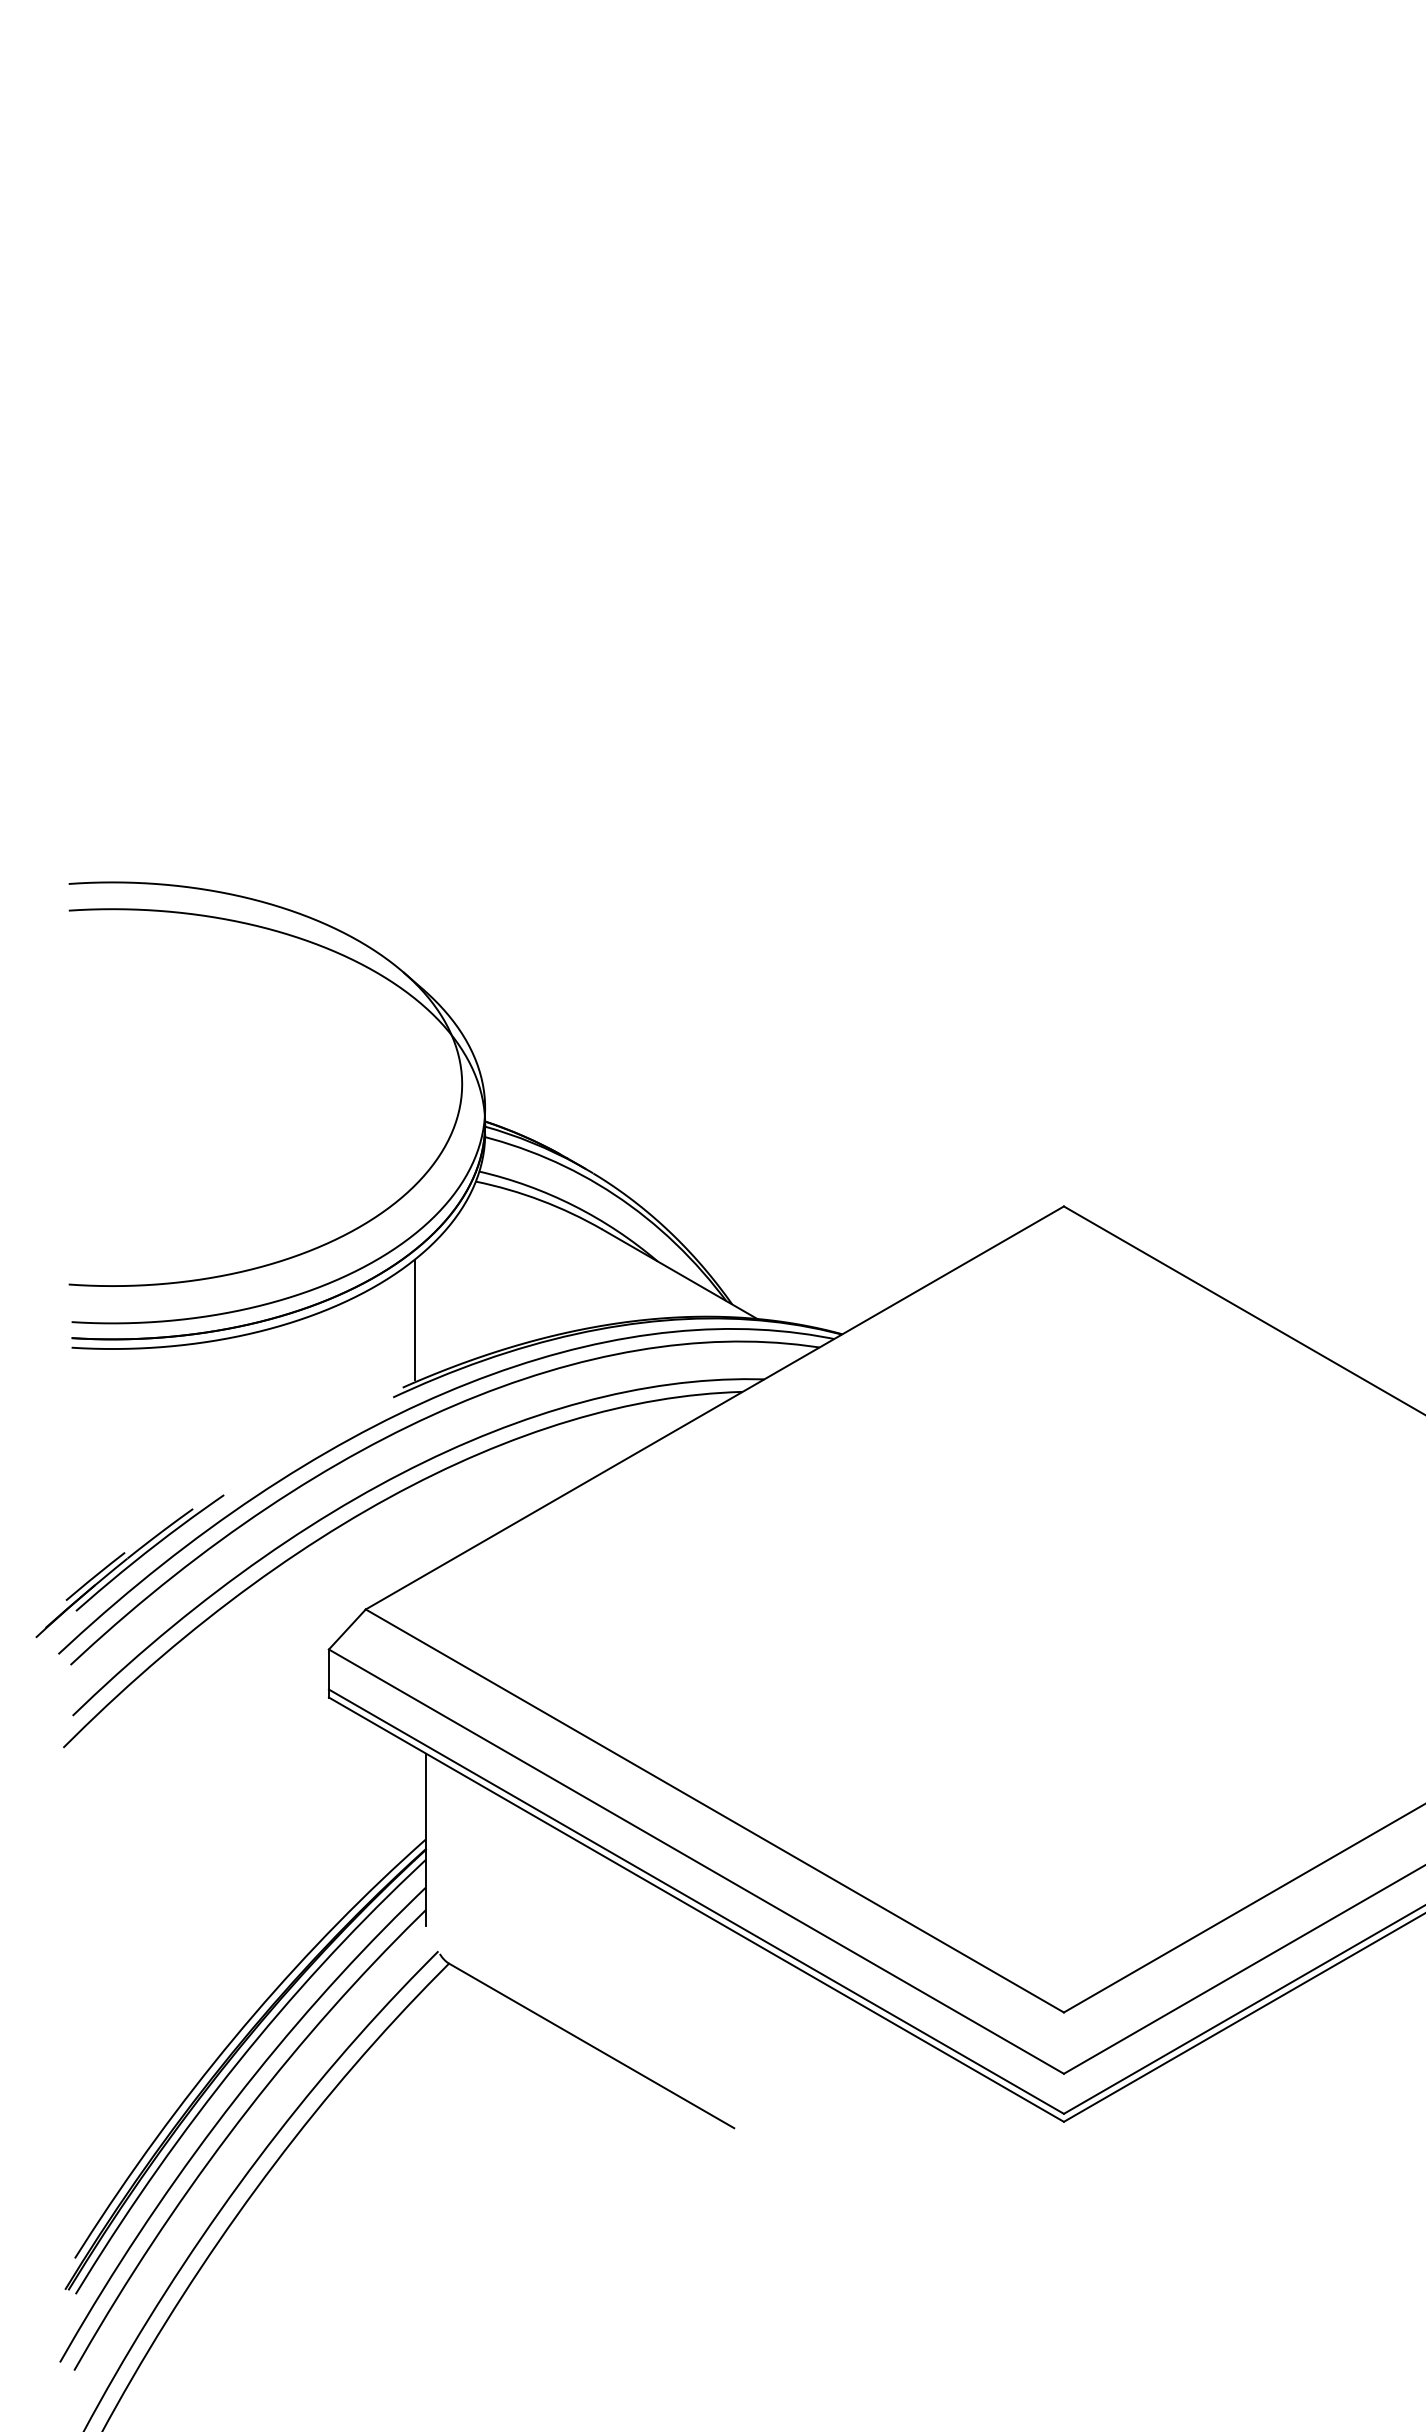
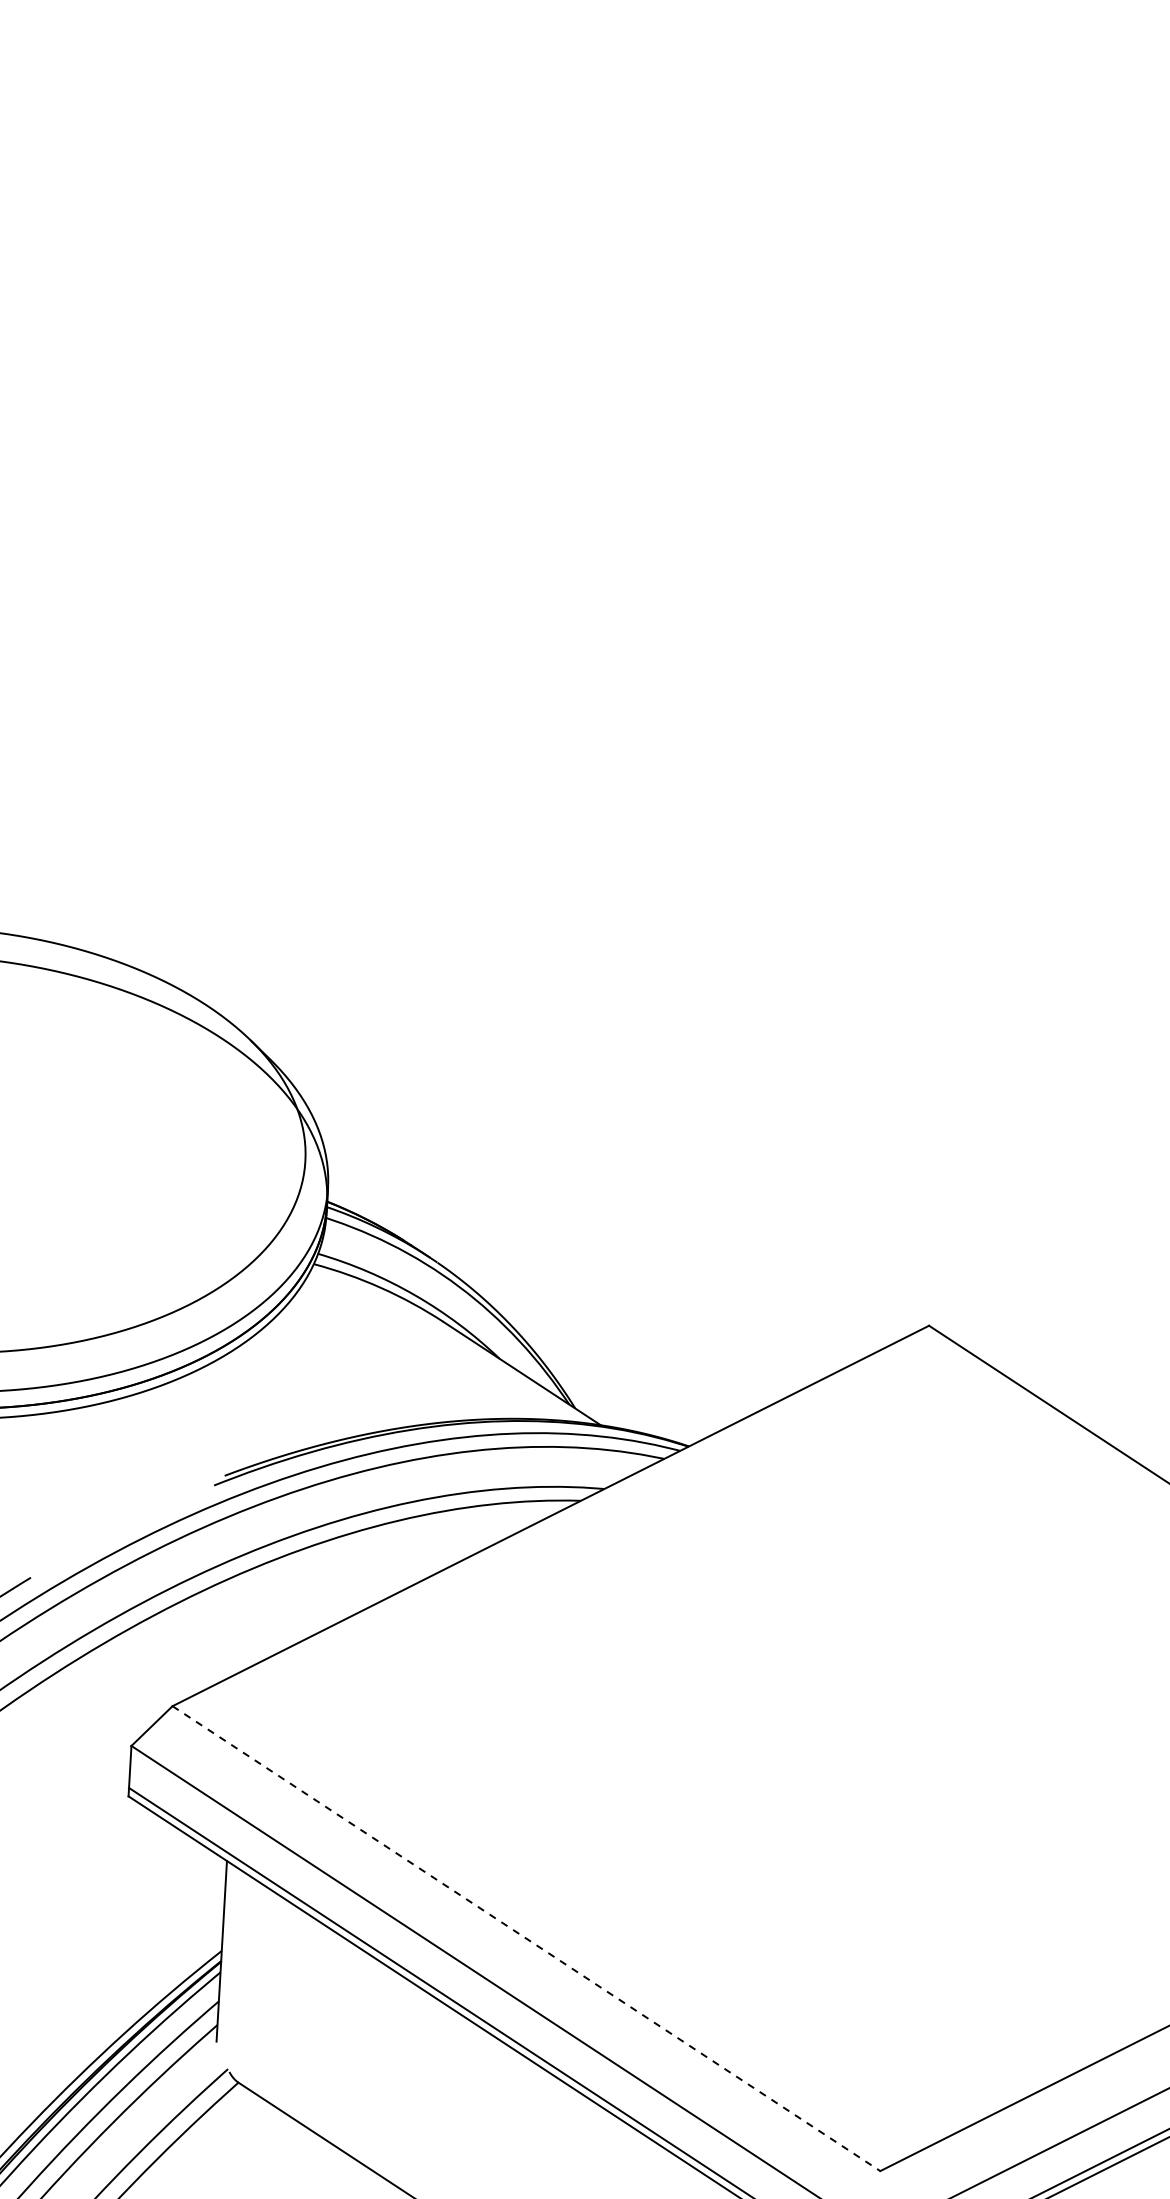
line: (414, 1319) -> (241, 1405), removed
line: (715, 1811) -> (527, 1939), solid -> dashed

